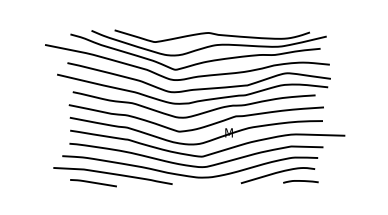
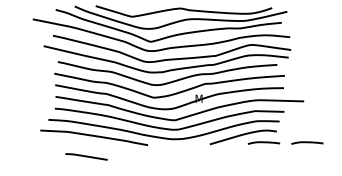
line: (348, 181) -> (307, 142), added
line: (93, 183) -> (86, 157), moved

